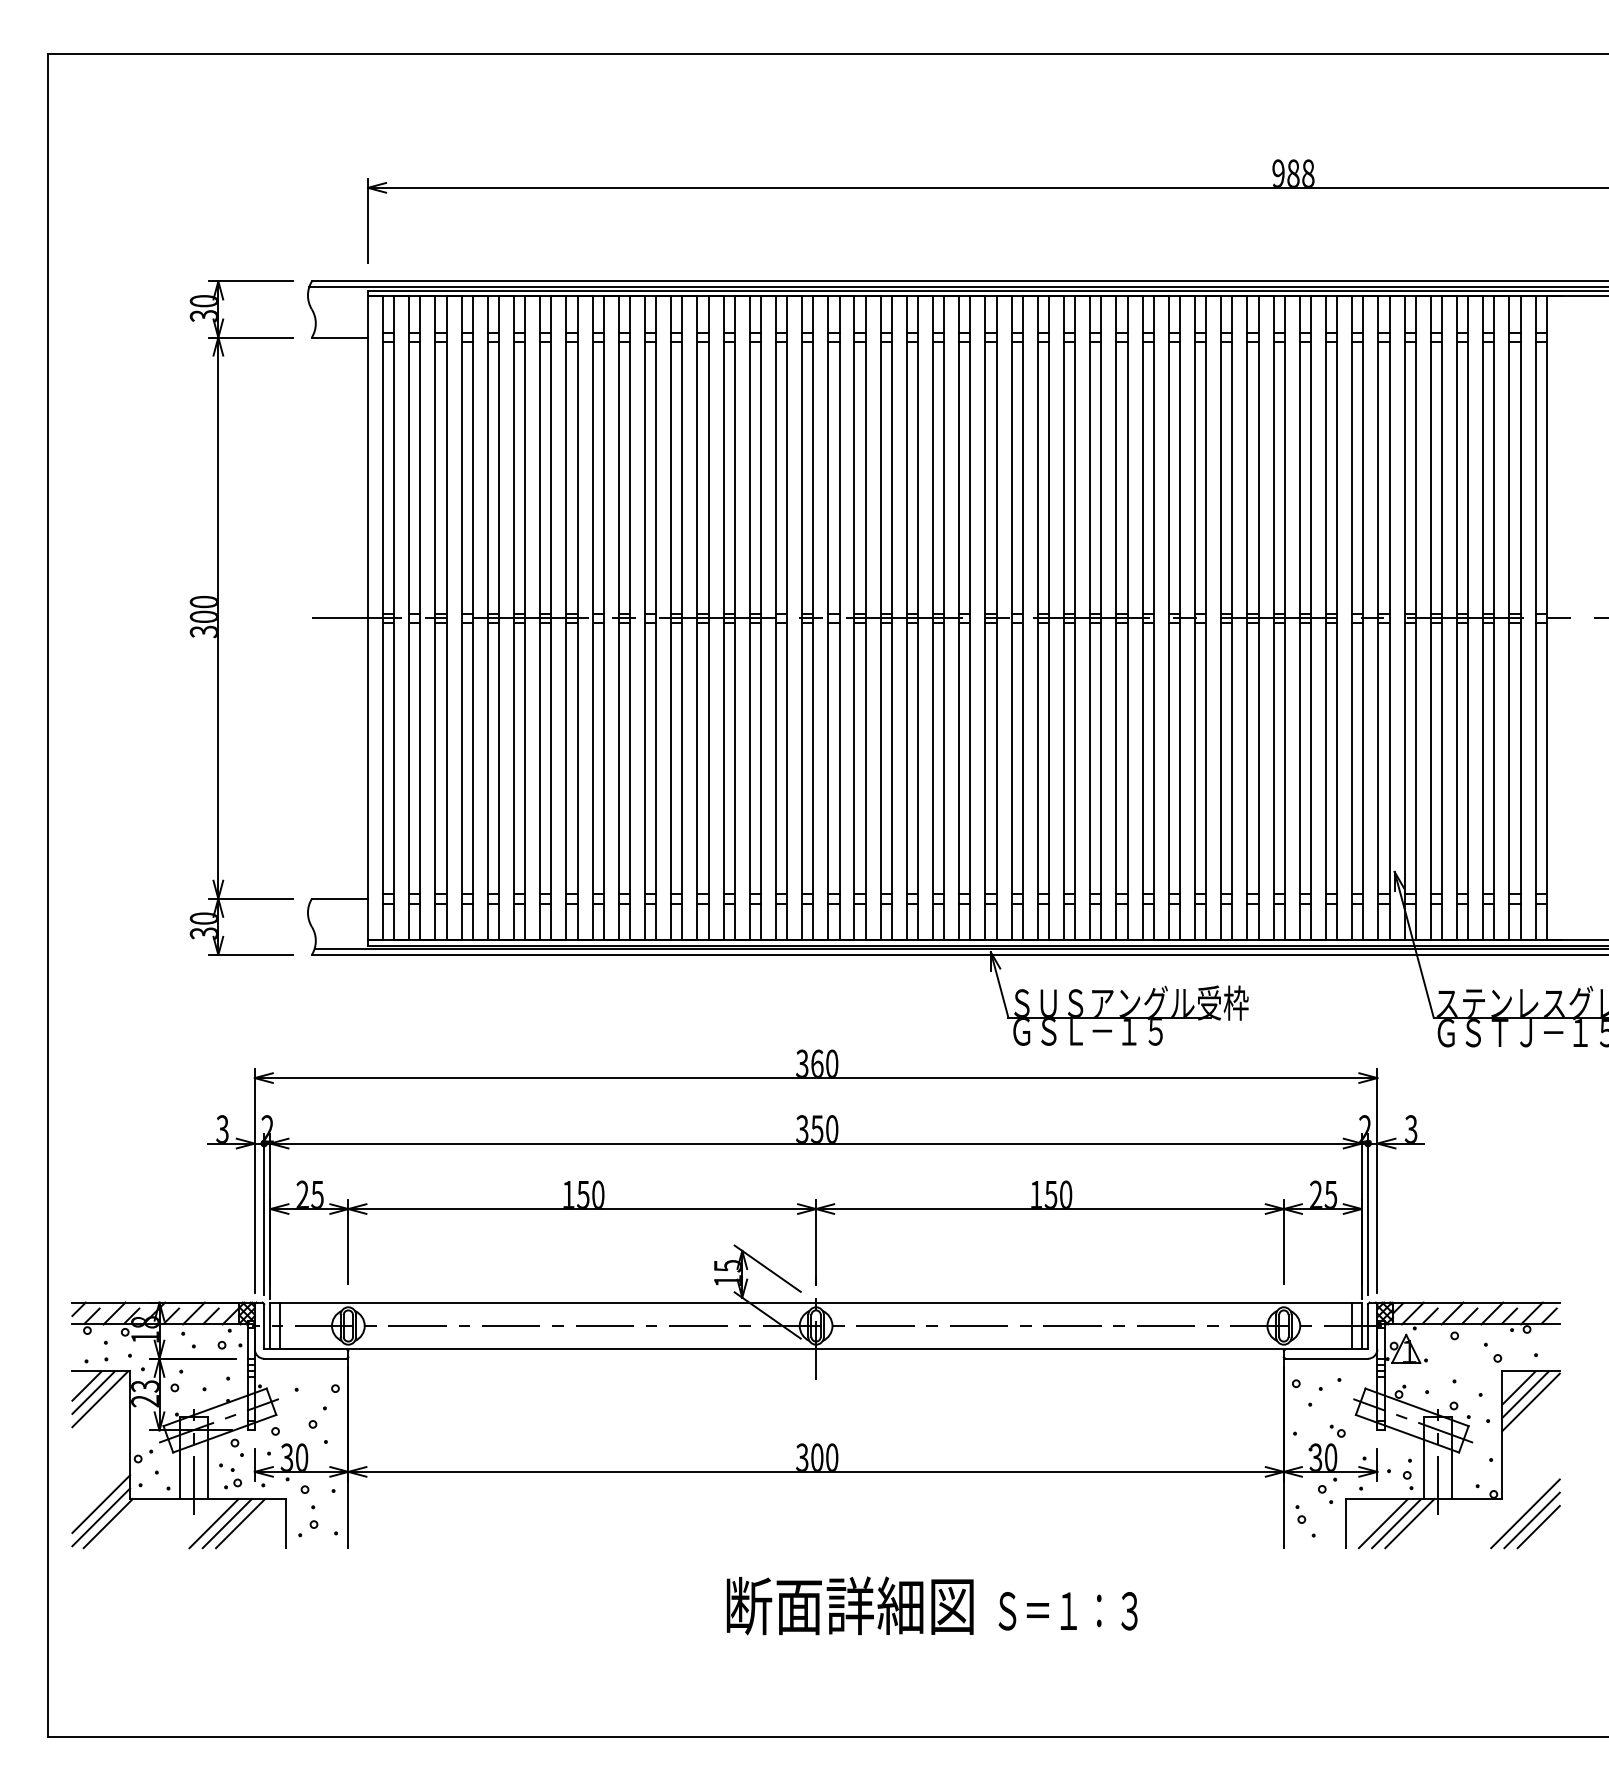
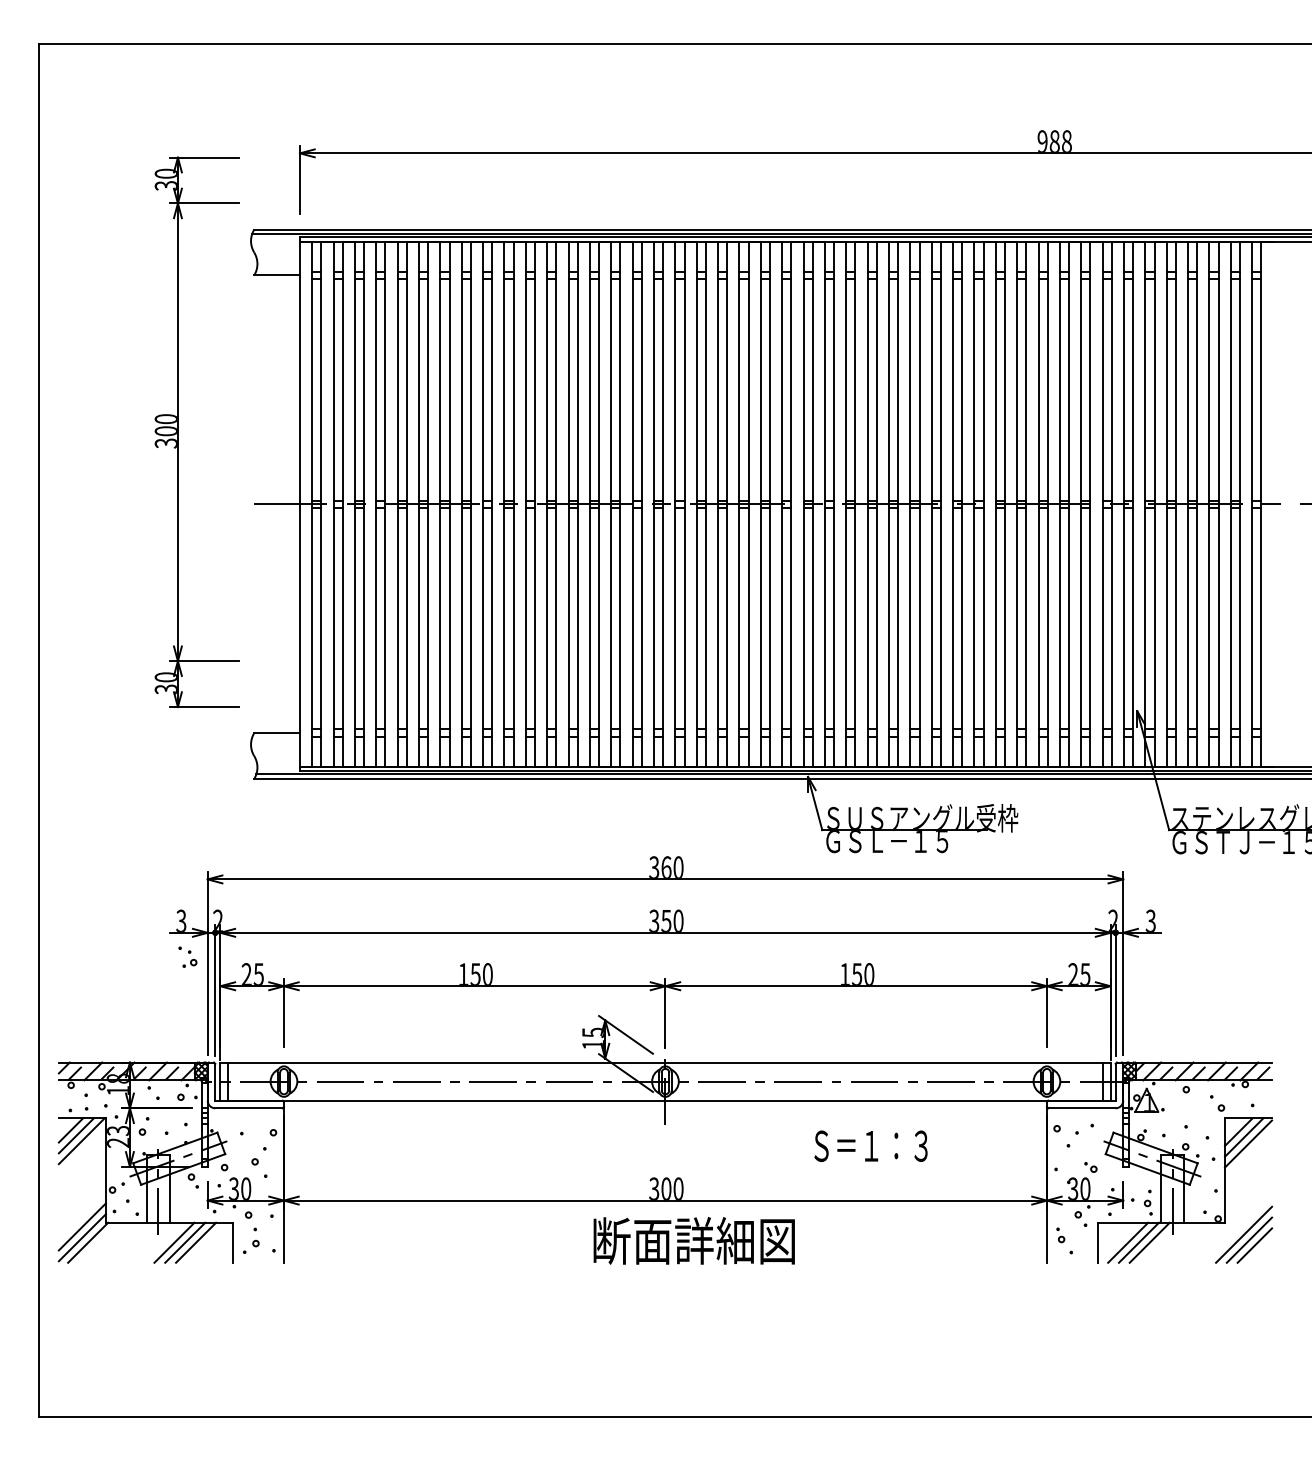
part: (219, 617) -> (178, 431), moved
part: (230, 1475) -> (187, 956), moved
text: (849, 1605) -> (693, 1240), moved
text: (1067, 1610) -> (870, 1145), moved

